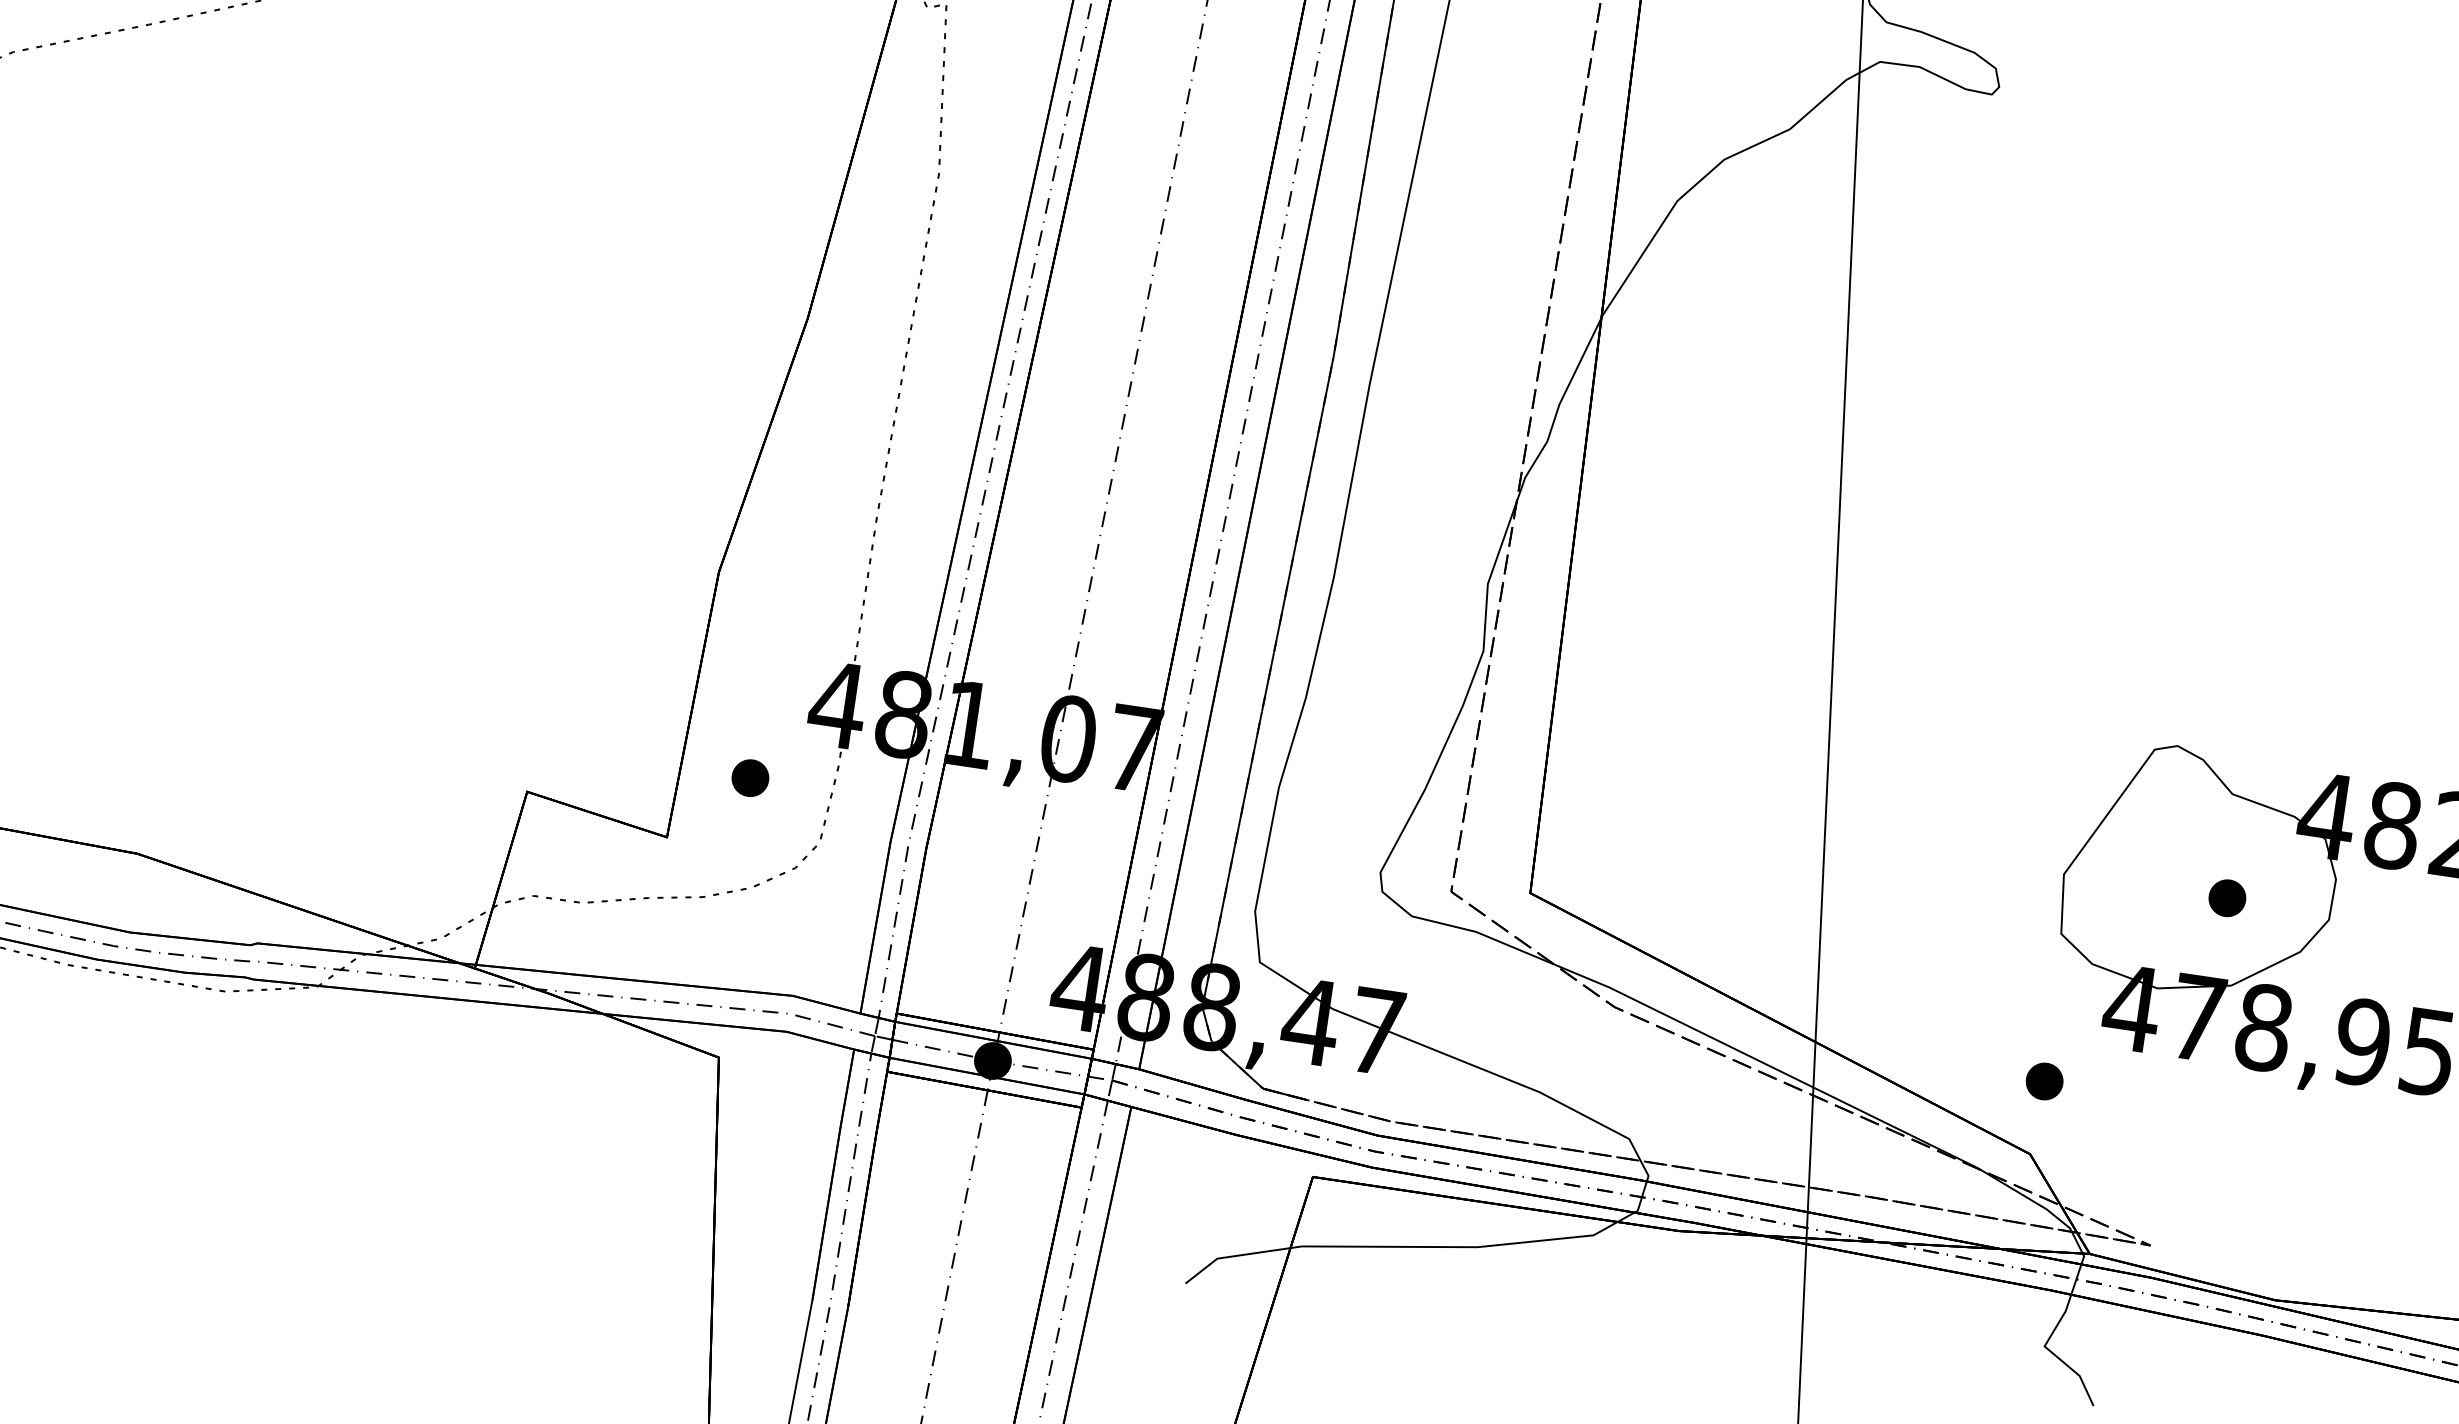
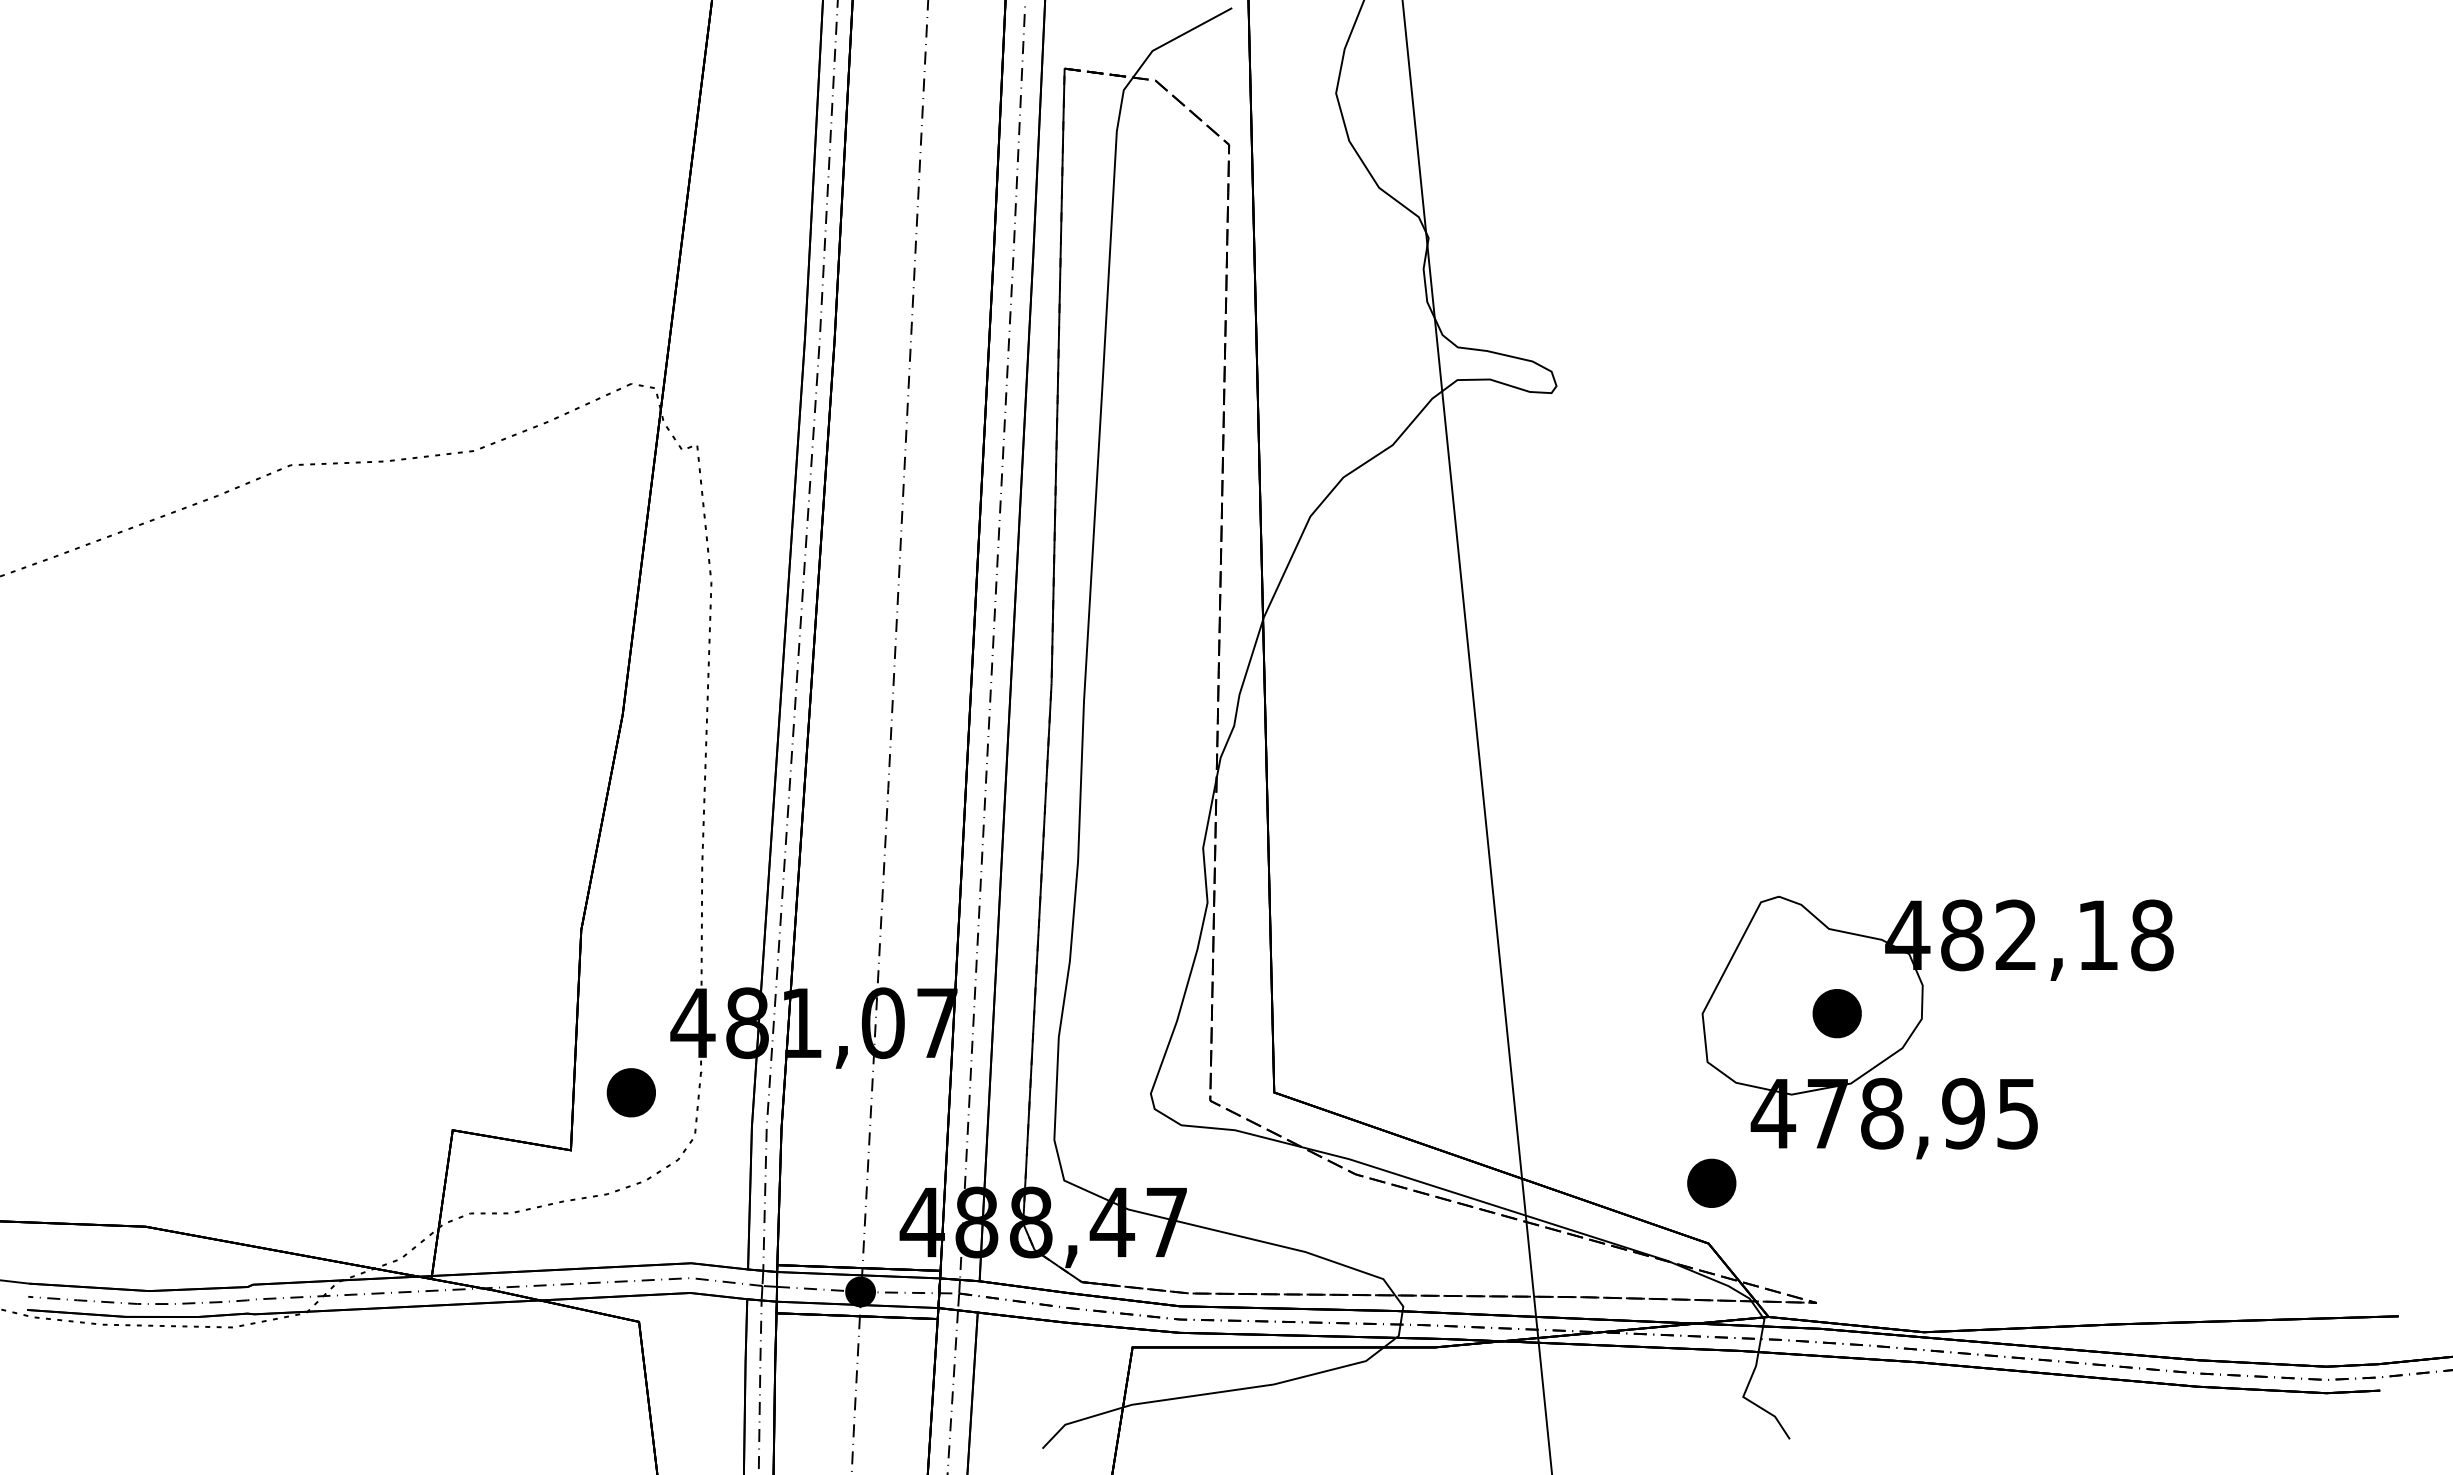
part: (749, 777) -> (630, 1092), size x1.6
part: (2227, 898) -> (1837, 1013), size x1.6
part: (2044, 1080) -> (1711, 1182), size x1.6

